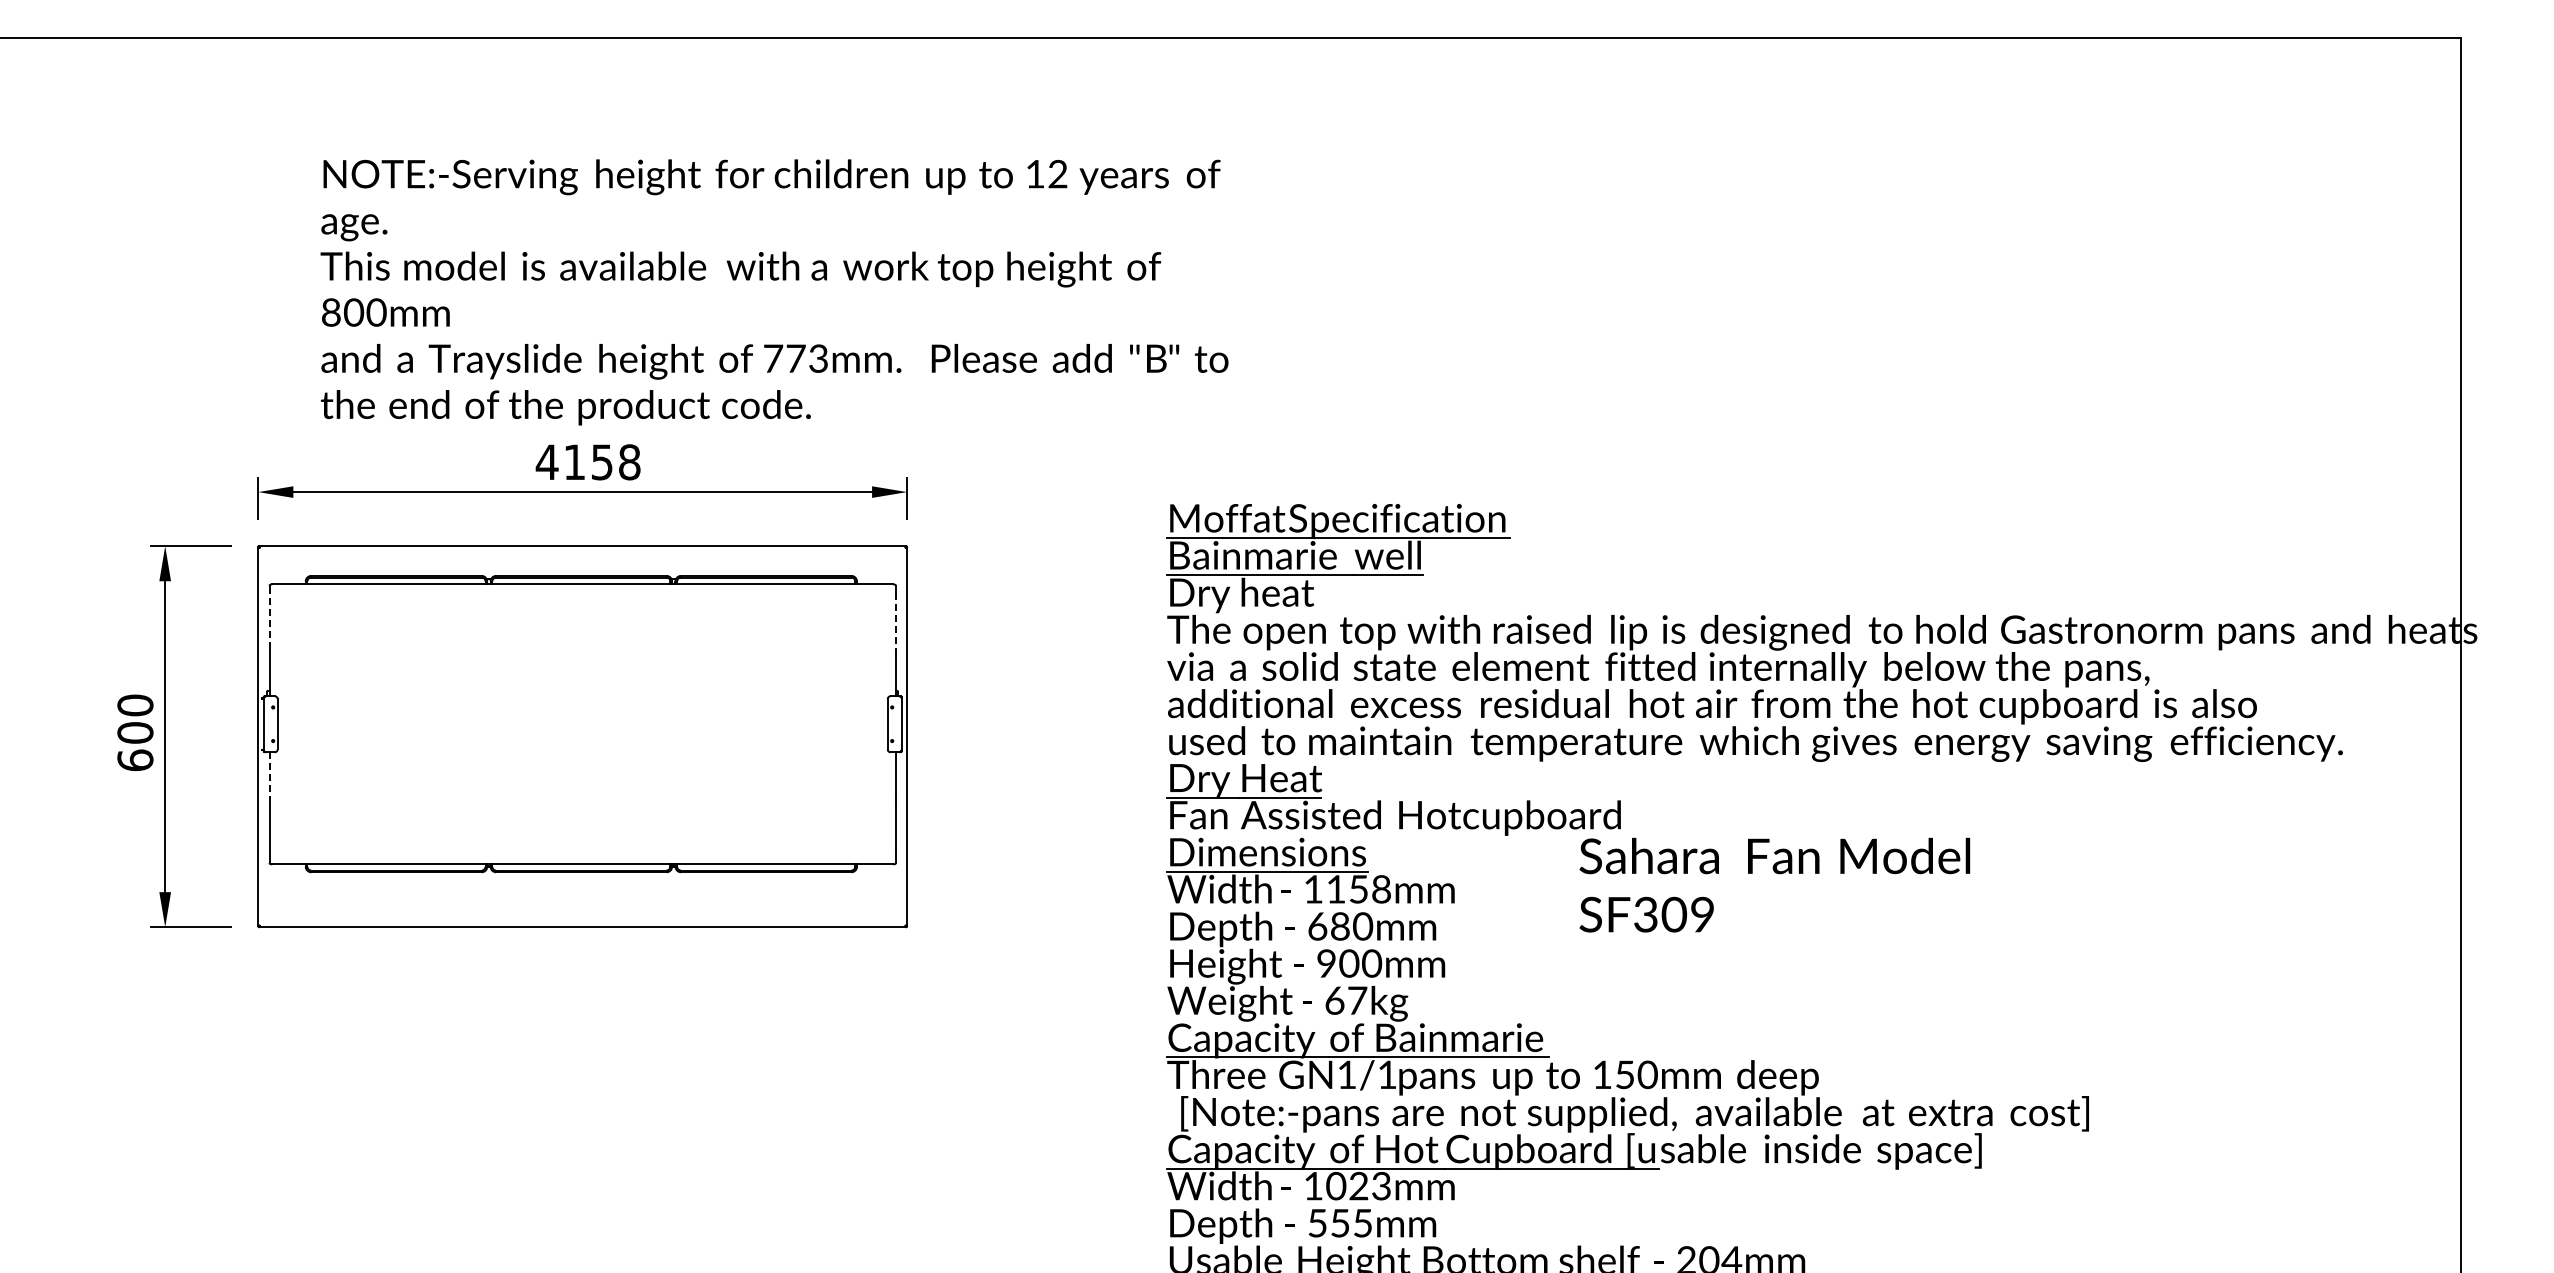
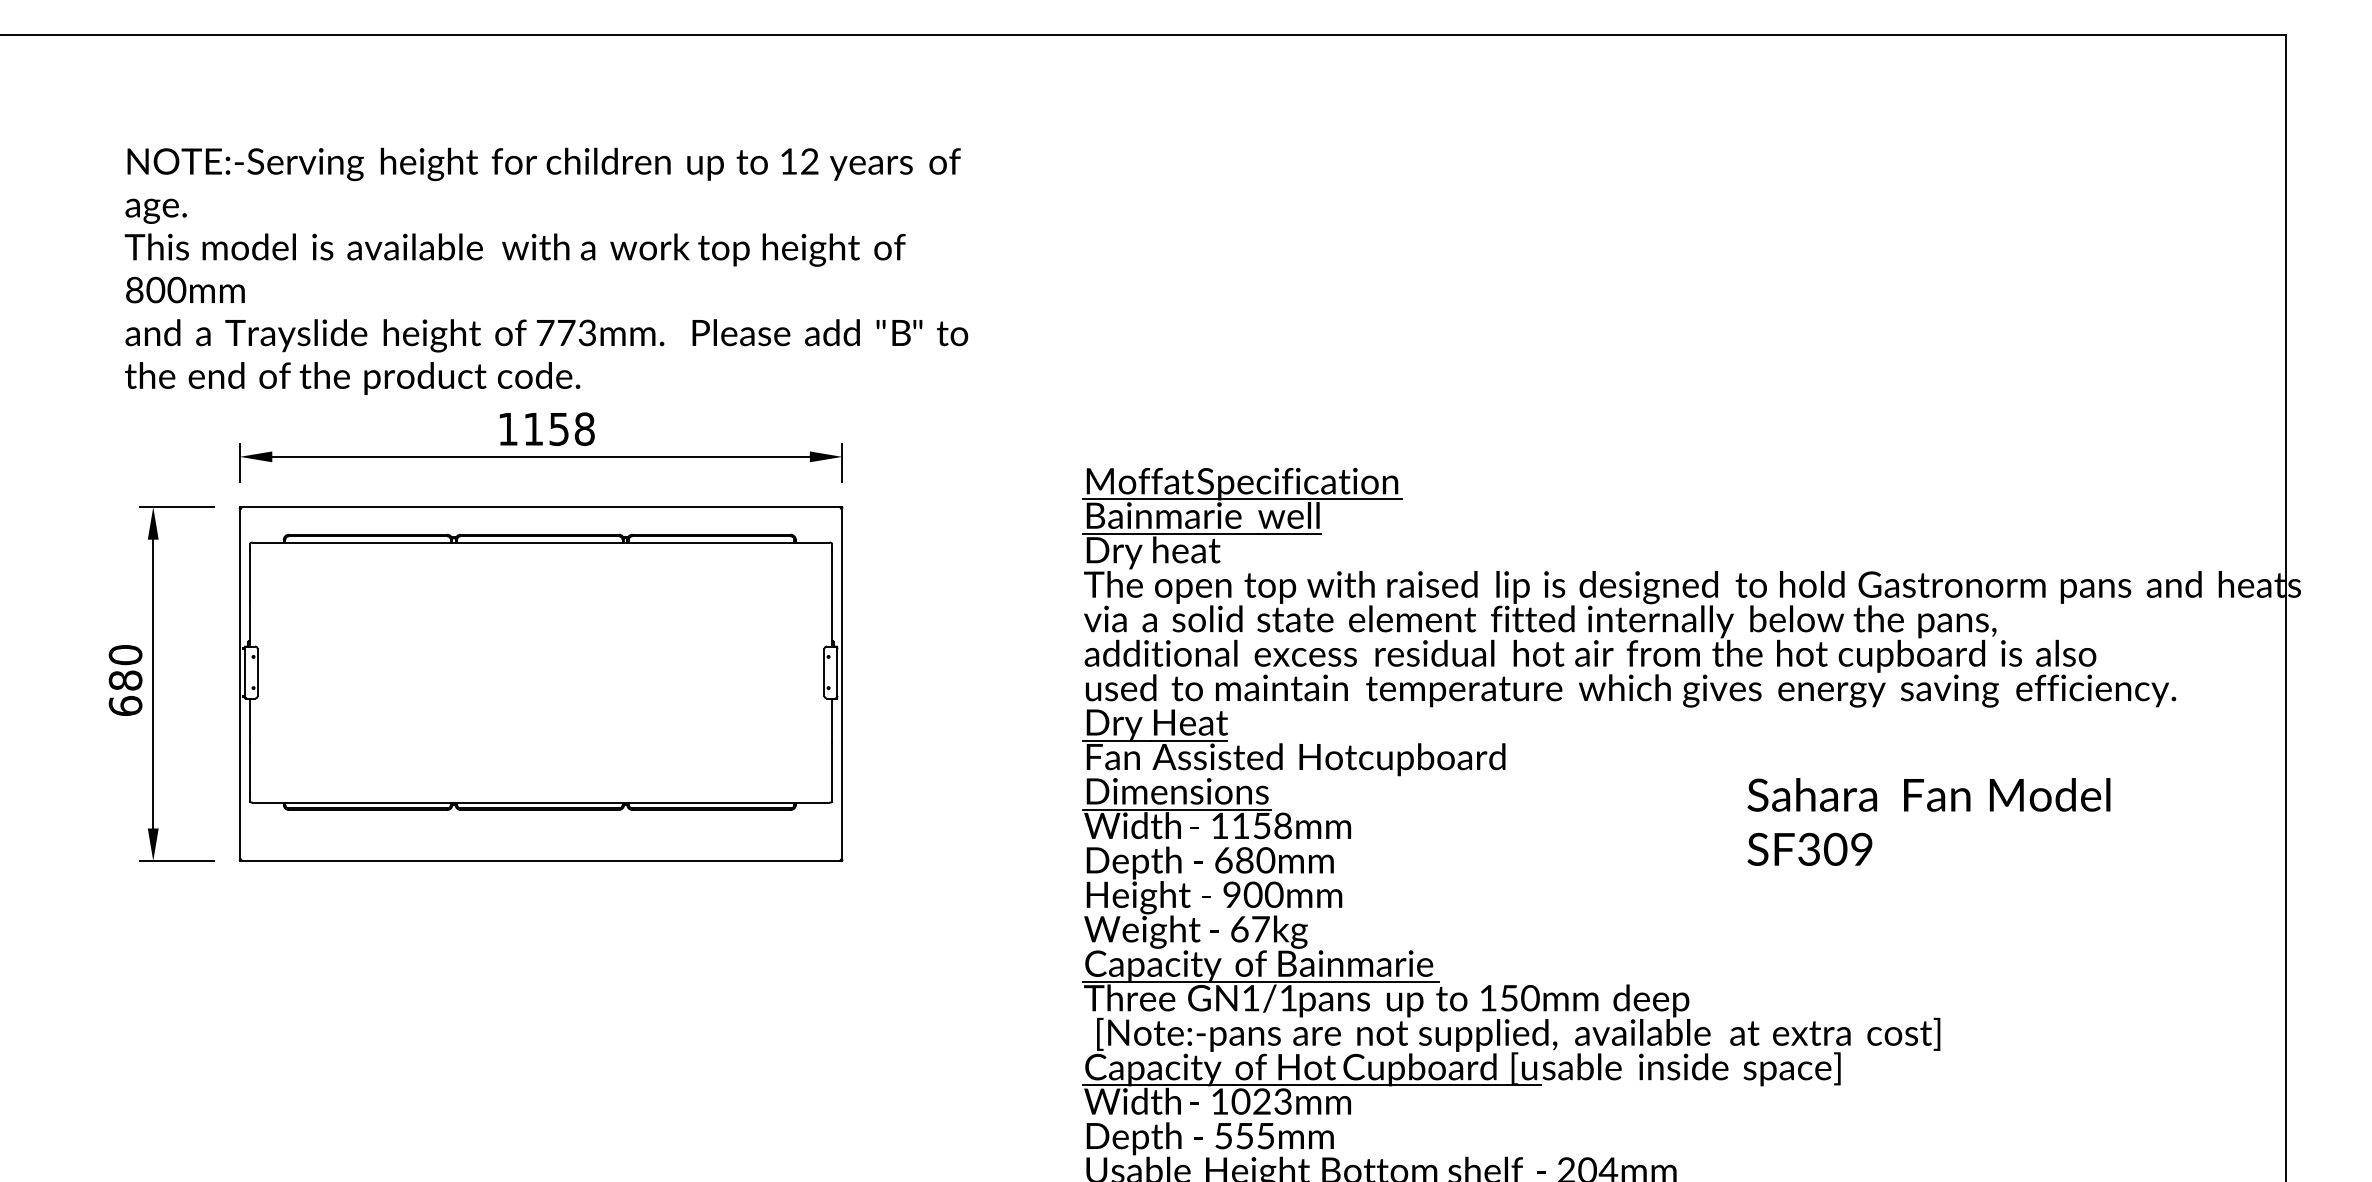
text: (774, 292) -> (546, 271), moved
text: (546, 461) -> (507, 428), 4158 -> 1158
line: (269, 620) -> (250, 576), dashed -> solid
line: (895, 620) -> (831, 576), dashed -> solid
text: (135, 732) -> (125, 680), 600 -> 680
line: (269, 776) -> (250, 721), dashed -> solid
text: (1774, 884) -> (1928, 821), moved

